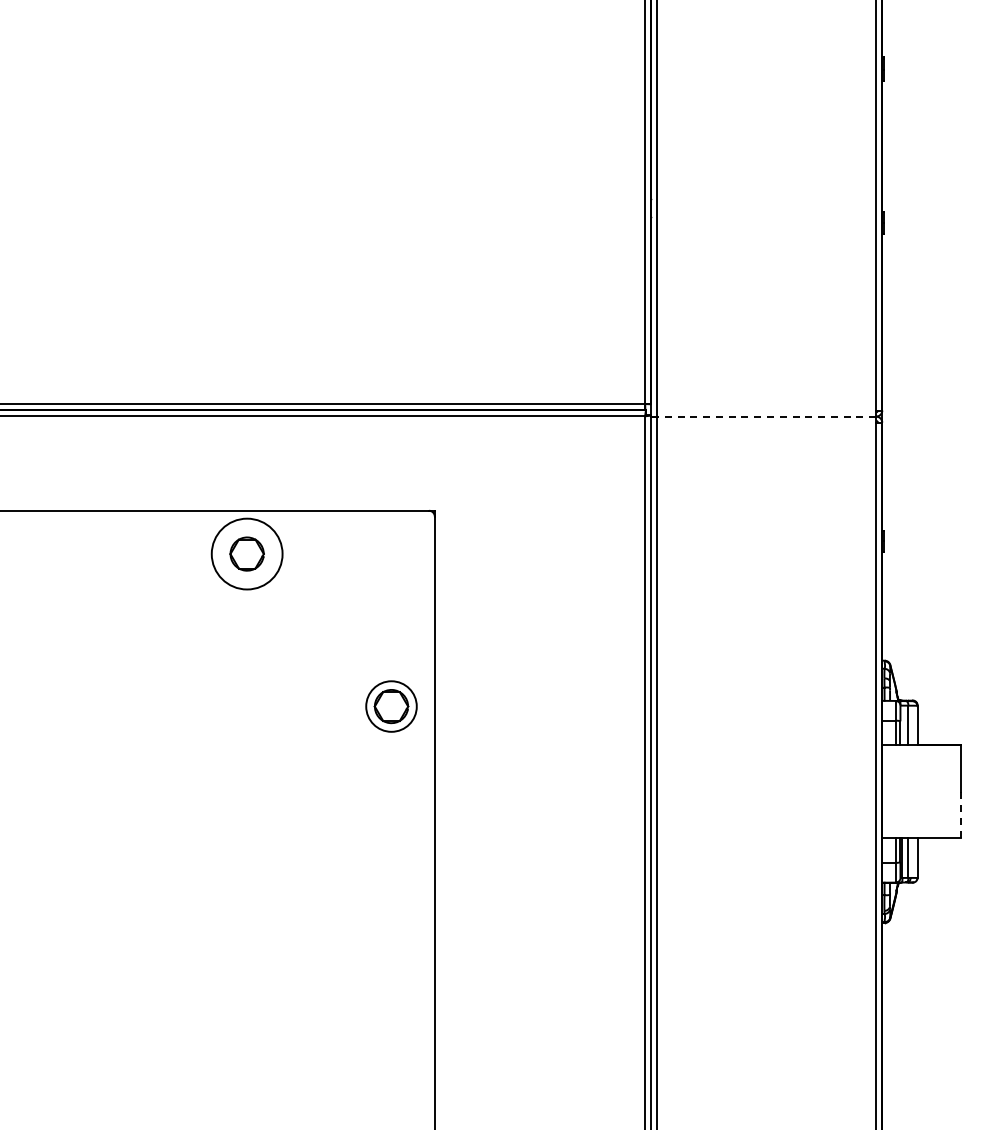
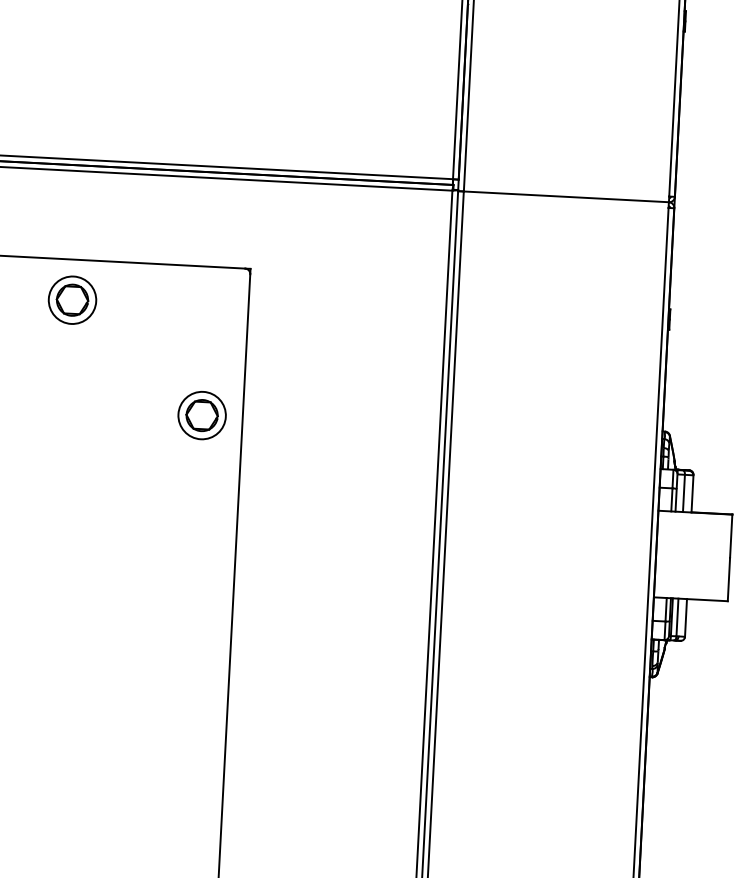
line: (766, 416) -> (566, 196), dashed -> solid
circle: (246, 553) -> (71, 299), size x0.71
part: (391, 706) -> (202, 415), moved
line: (961, 814) -> (729, 579), dashed -> solid

